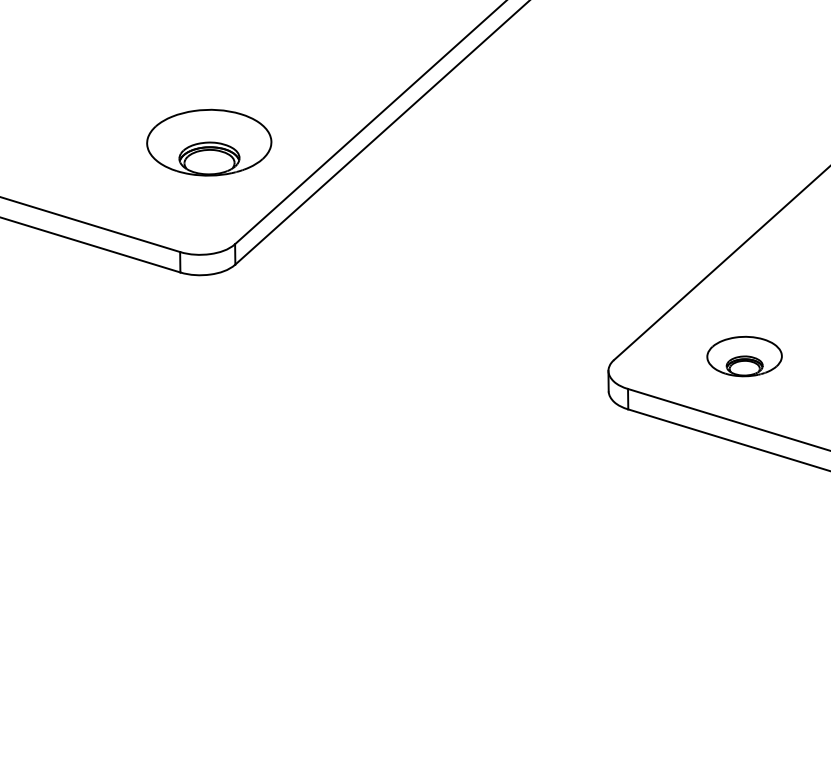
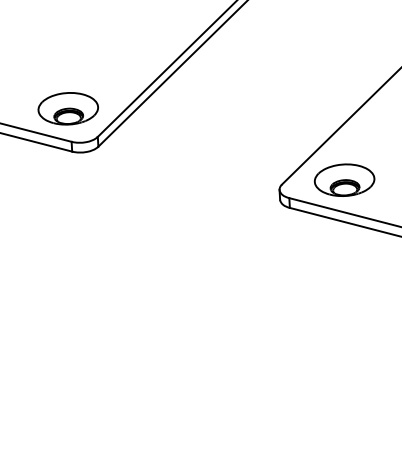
part: (207, 142) -> (67, 108), moved
part: (744, 355) -> (344, 179), size x1.67

